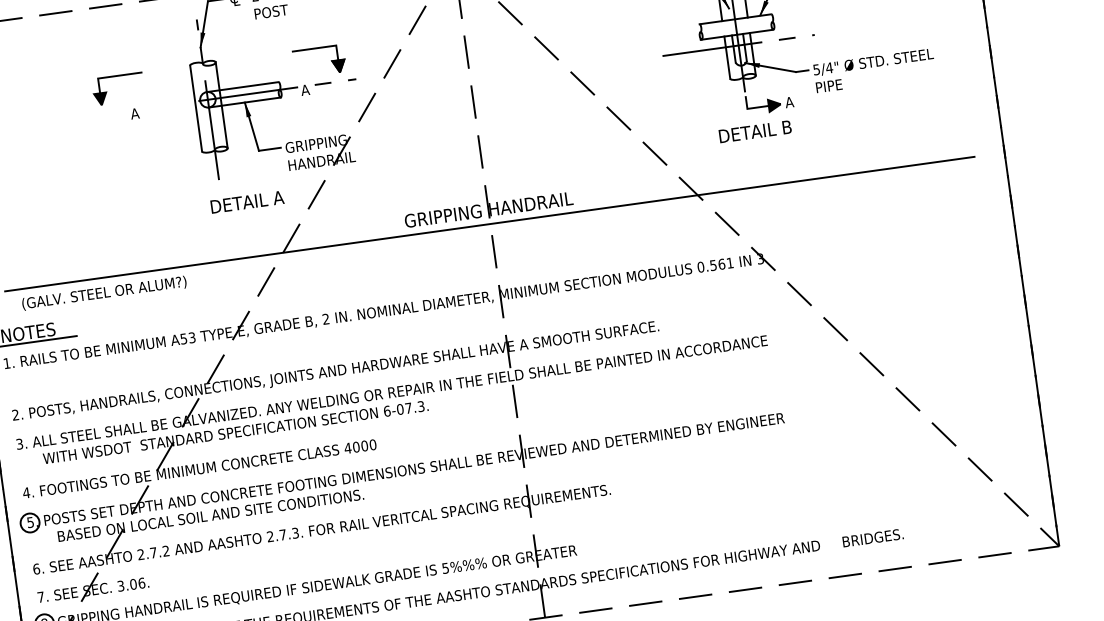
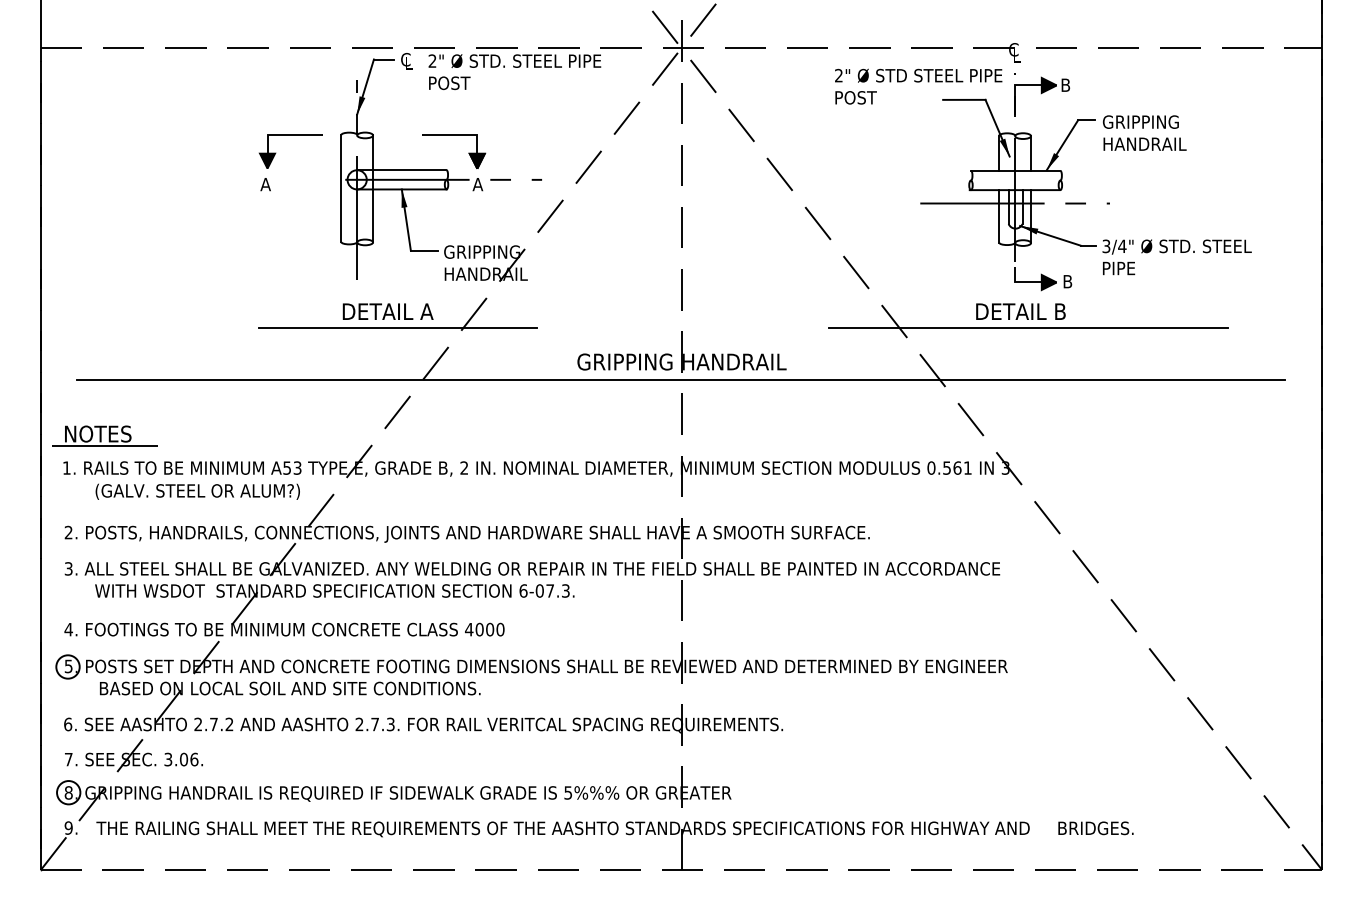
part: (331, 60) -> (468, 152), moved
text: (816, 69) -> (1106, 245), 5/4" -> 3/4"
part: (107, 91) -> (276, 152), moved
text: (789, 102) -> (1067, 281), A -> B
line: (763, 143) -> (1028, 327), added
line: (257, 213) -> (398, 327), added
text: (104, 293) -> (197, 491), moved

